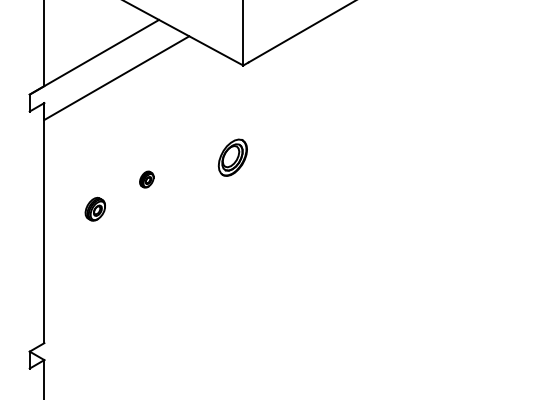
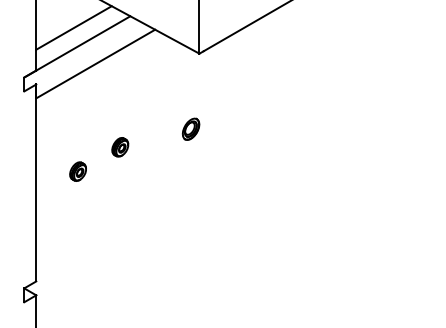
line: (90, 33) -> (74, 27), added
part: (233, 157) -> (191, 129), size x0.71
part: (146, 179) -> (120, 147), size x1.43

